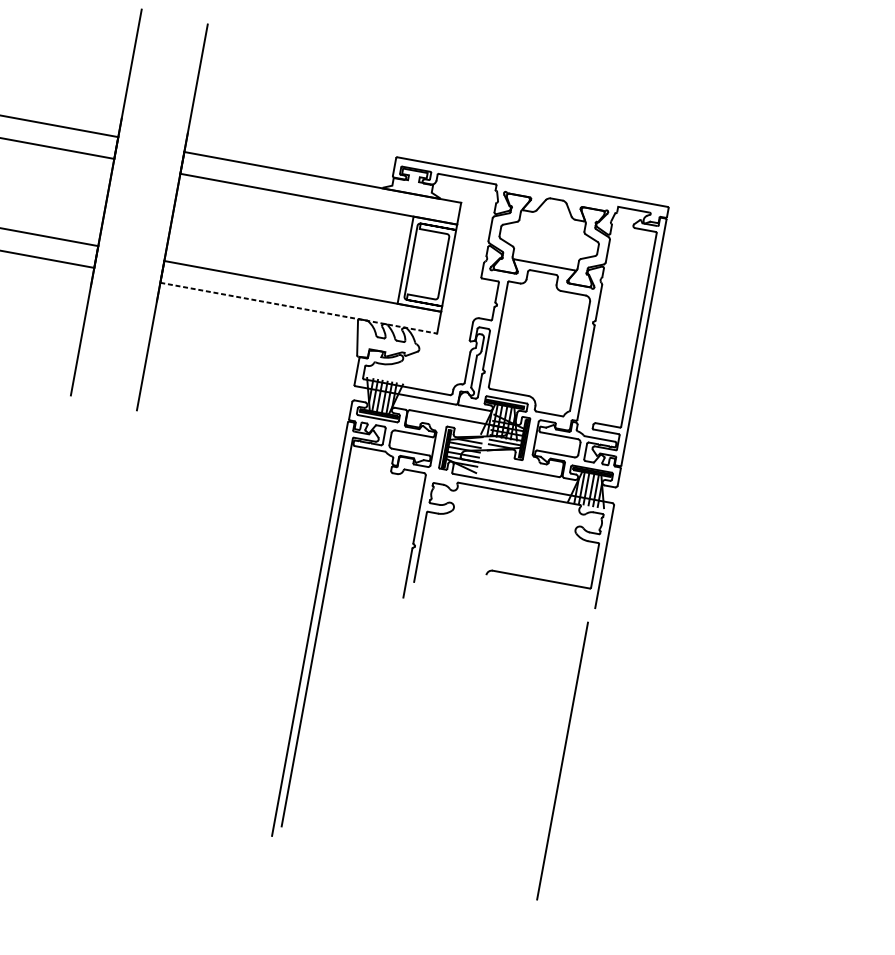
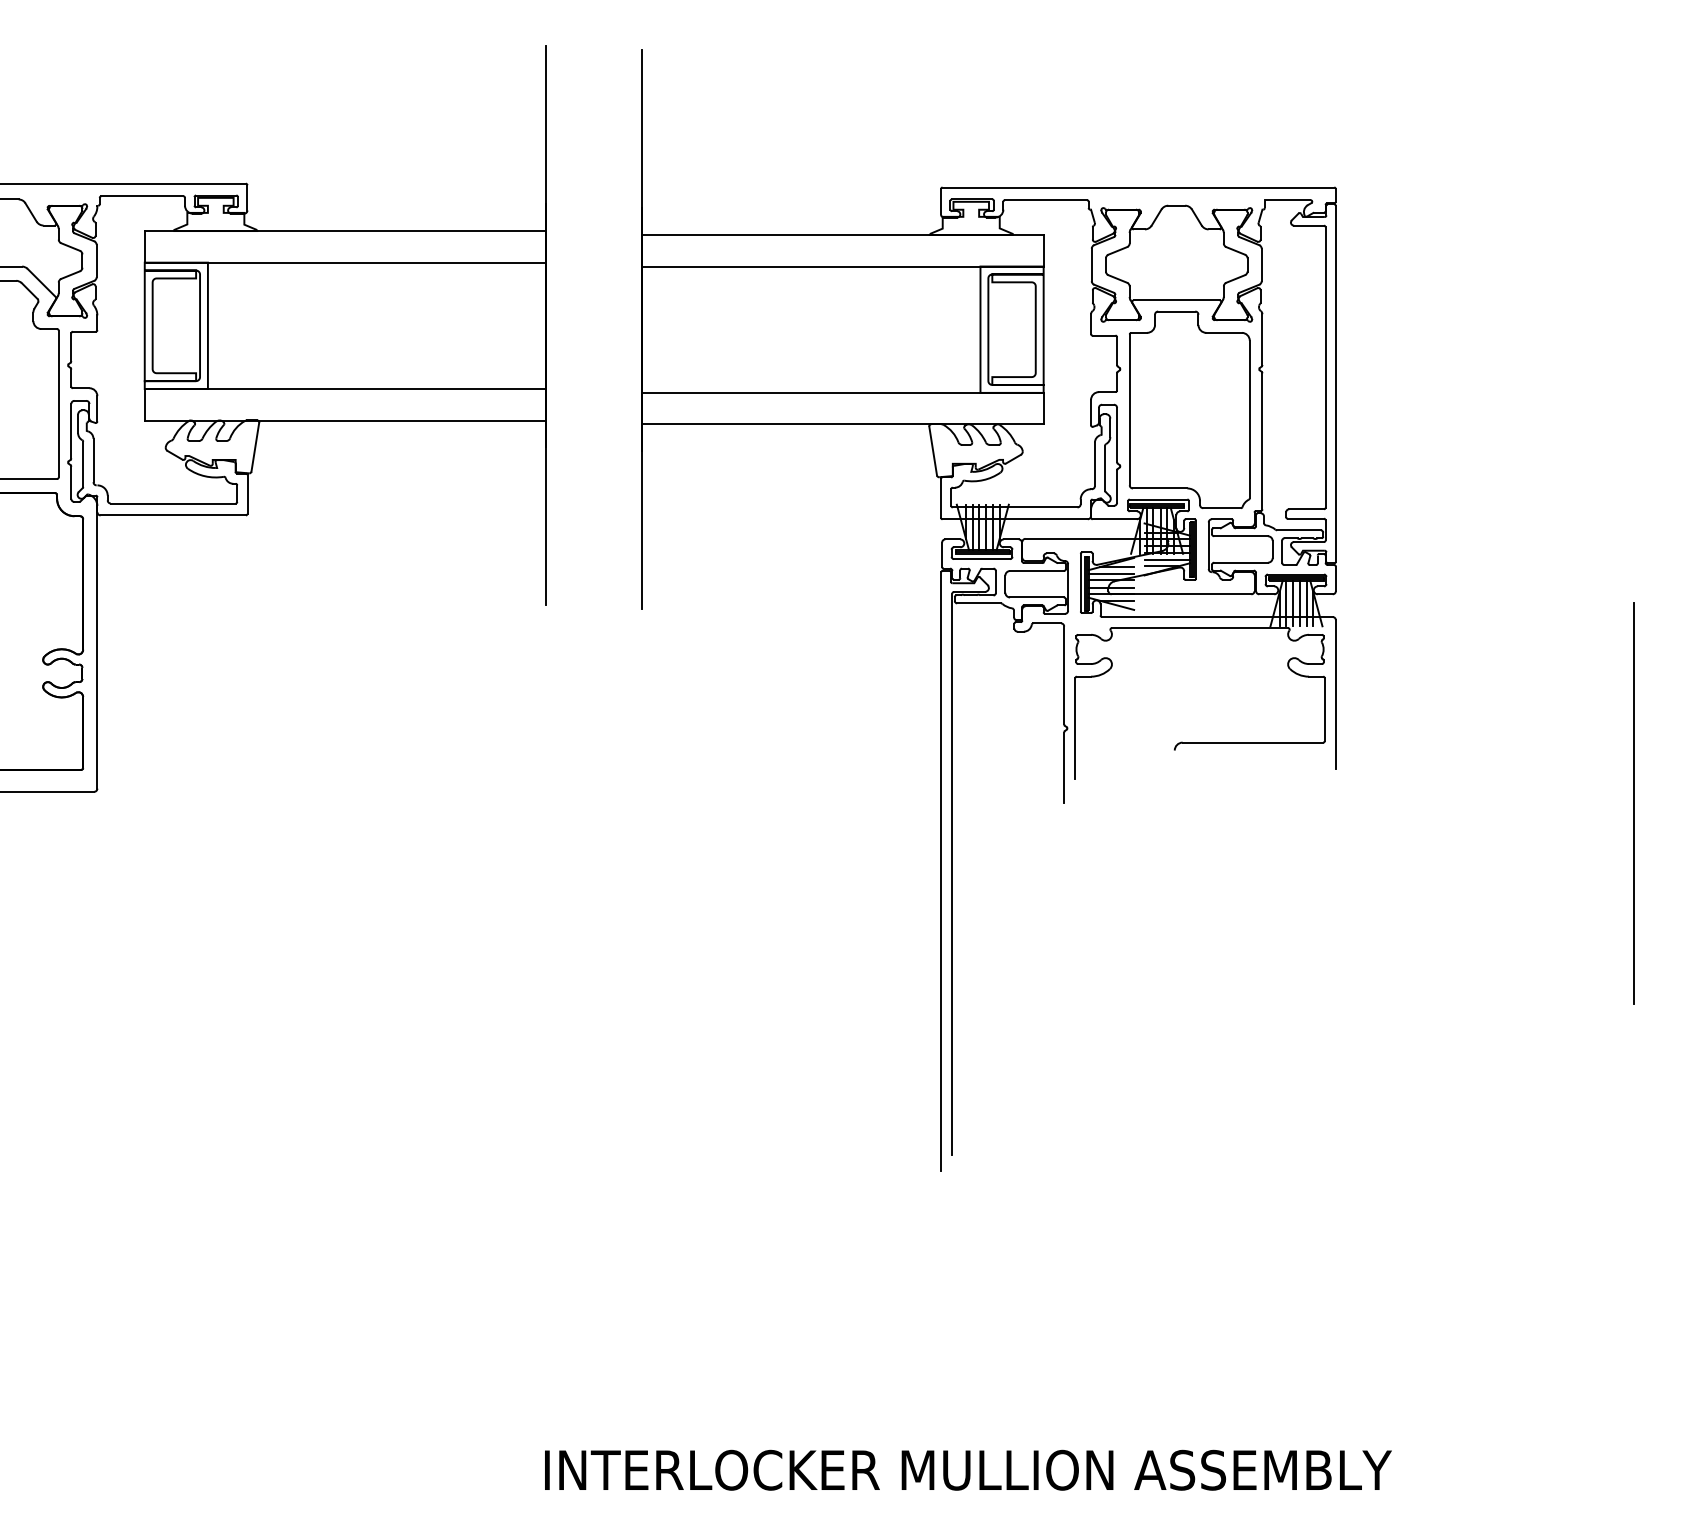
line: (299, 308) -> (843, 424), dashed -> solid
line: (561, 760) -> (1633, 803), moved

